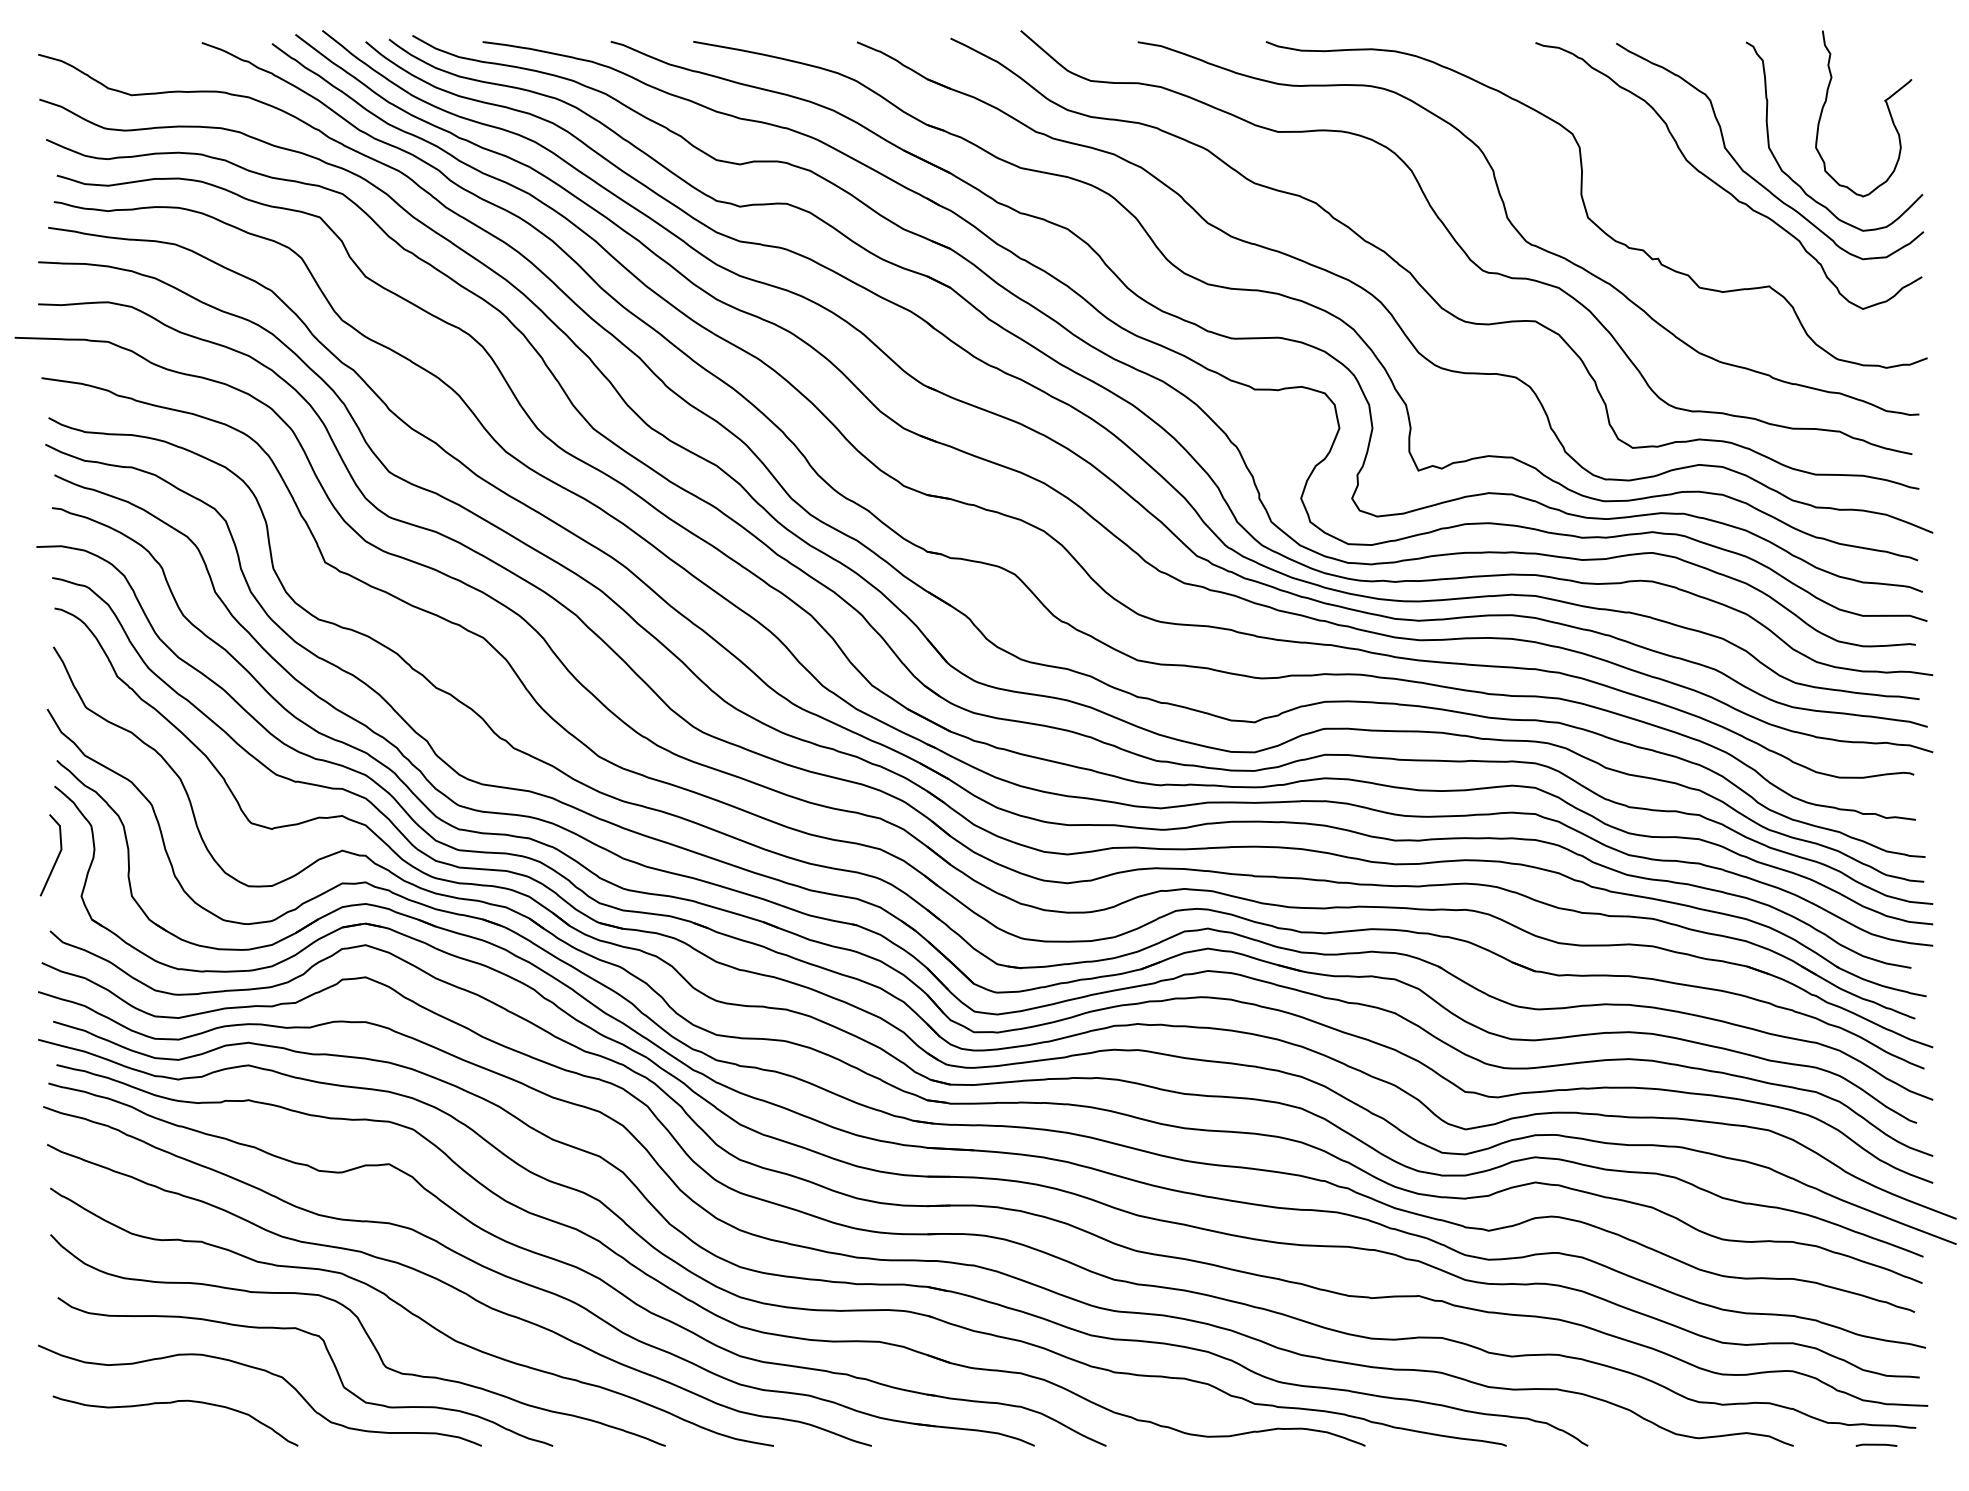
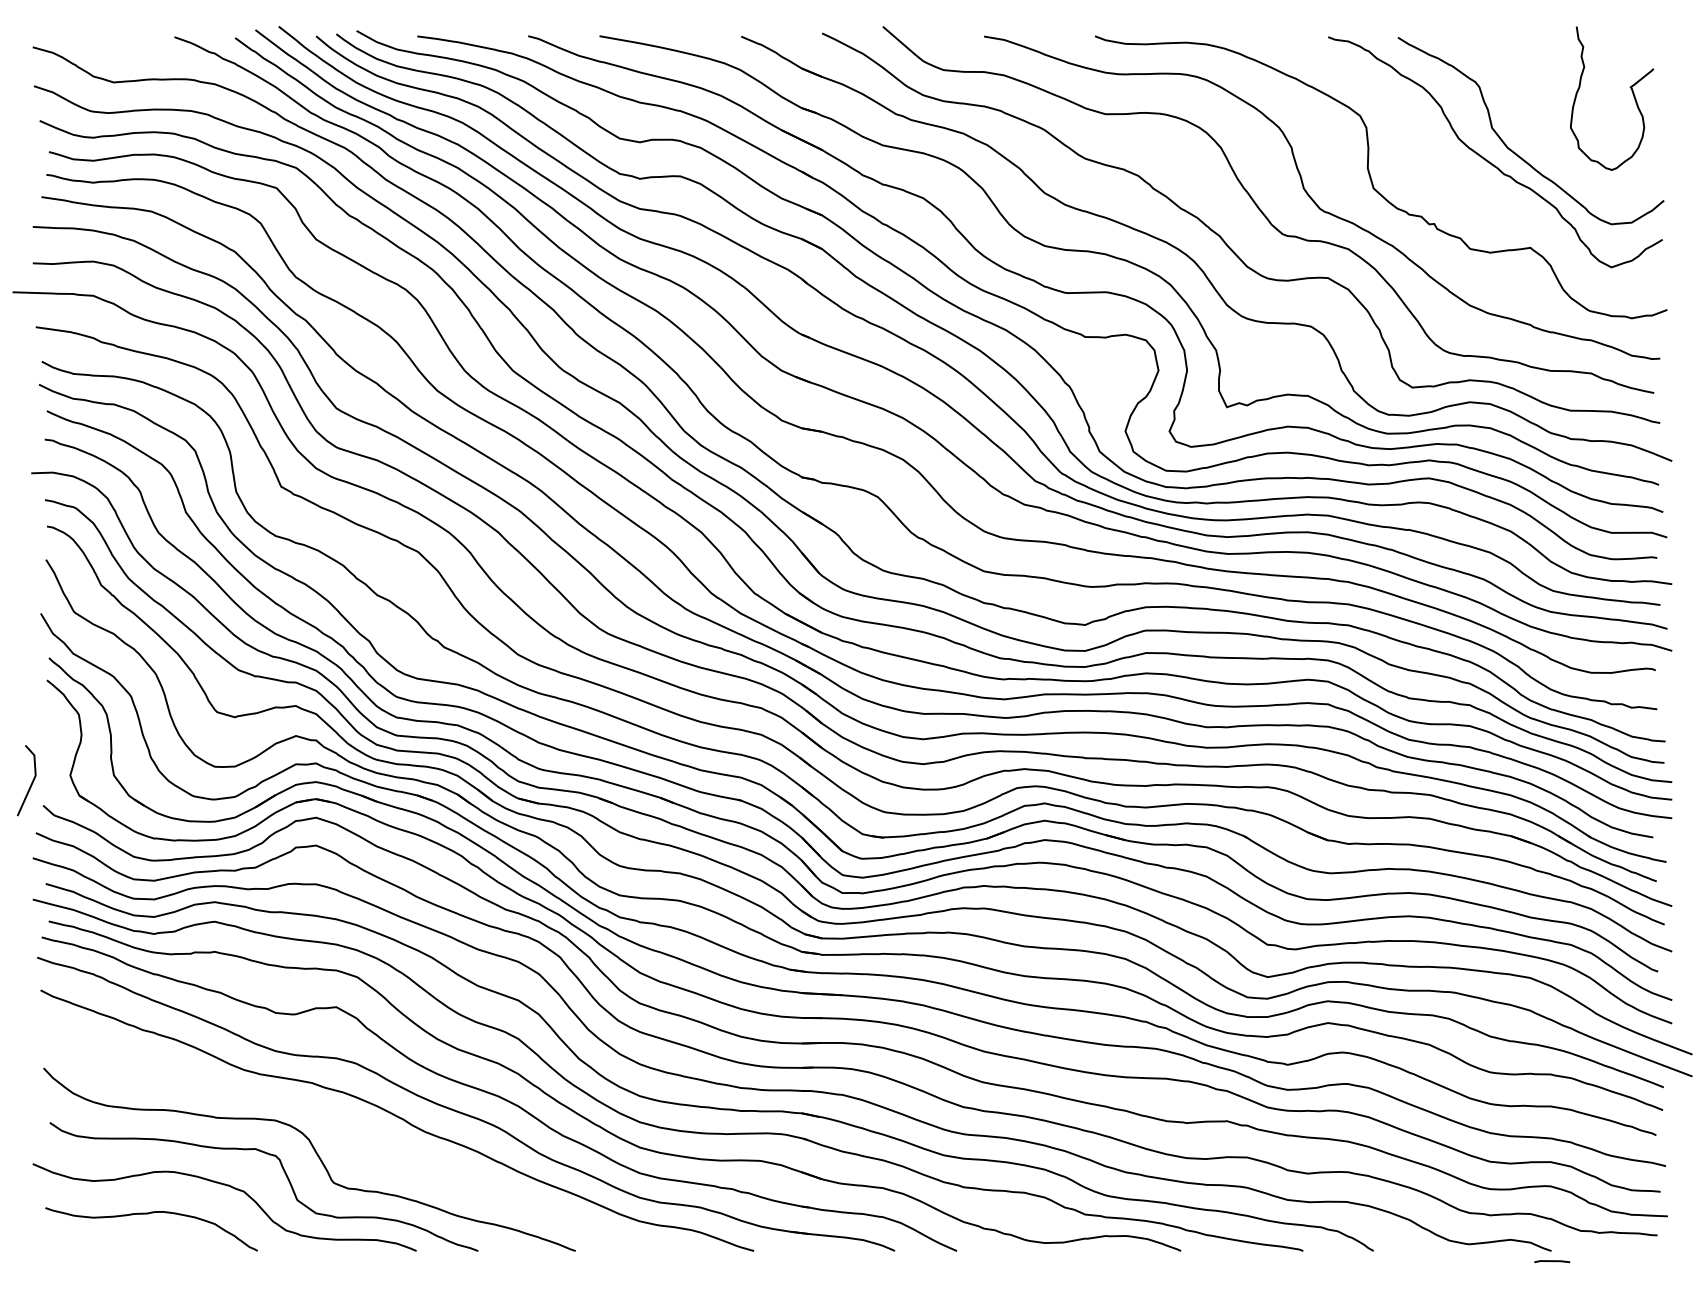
curve: (1792, 178) -> (1550, 154), removed
line: (56, 857) -> (31, 782), moved
curve: (411, 1314) -> (355, 1137), removed
line: (1876, 1444) -> (1552, 1260), moved

